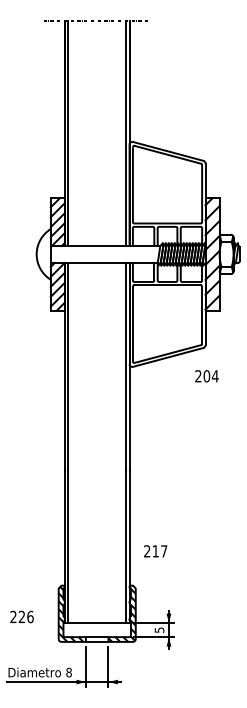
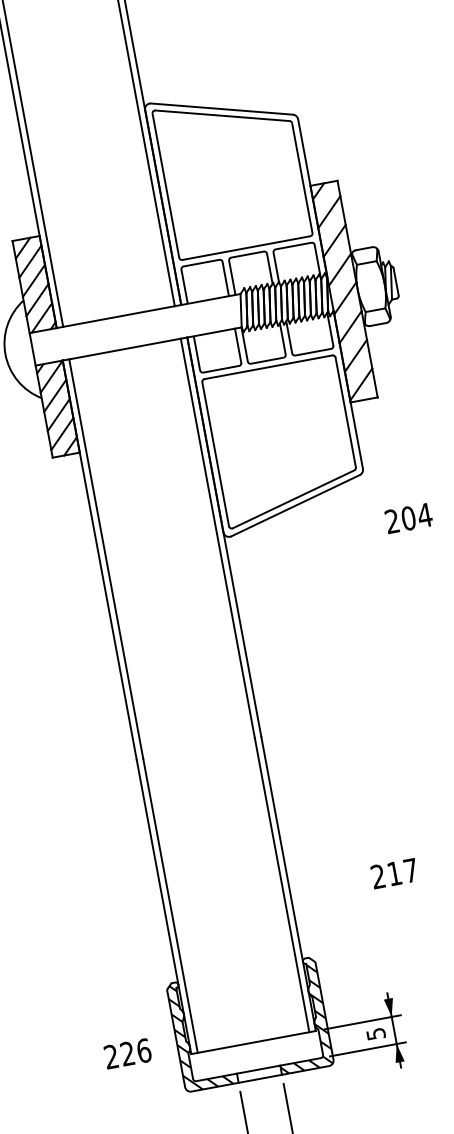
text: (206, 376) -> (408, 518), moved
text: (155, 551) -> (394, 873), moved
text: (21, 616) -> (126, 1053), moved

